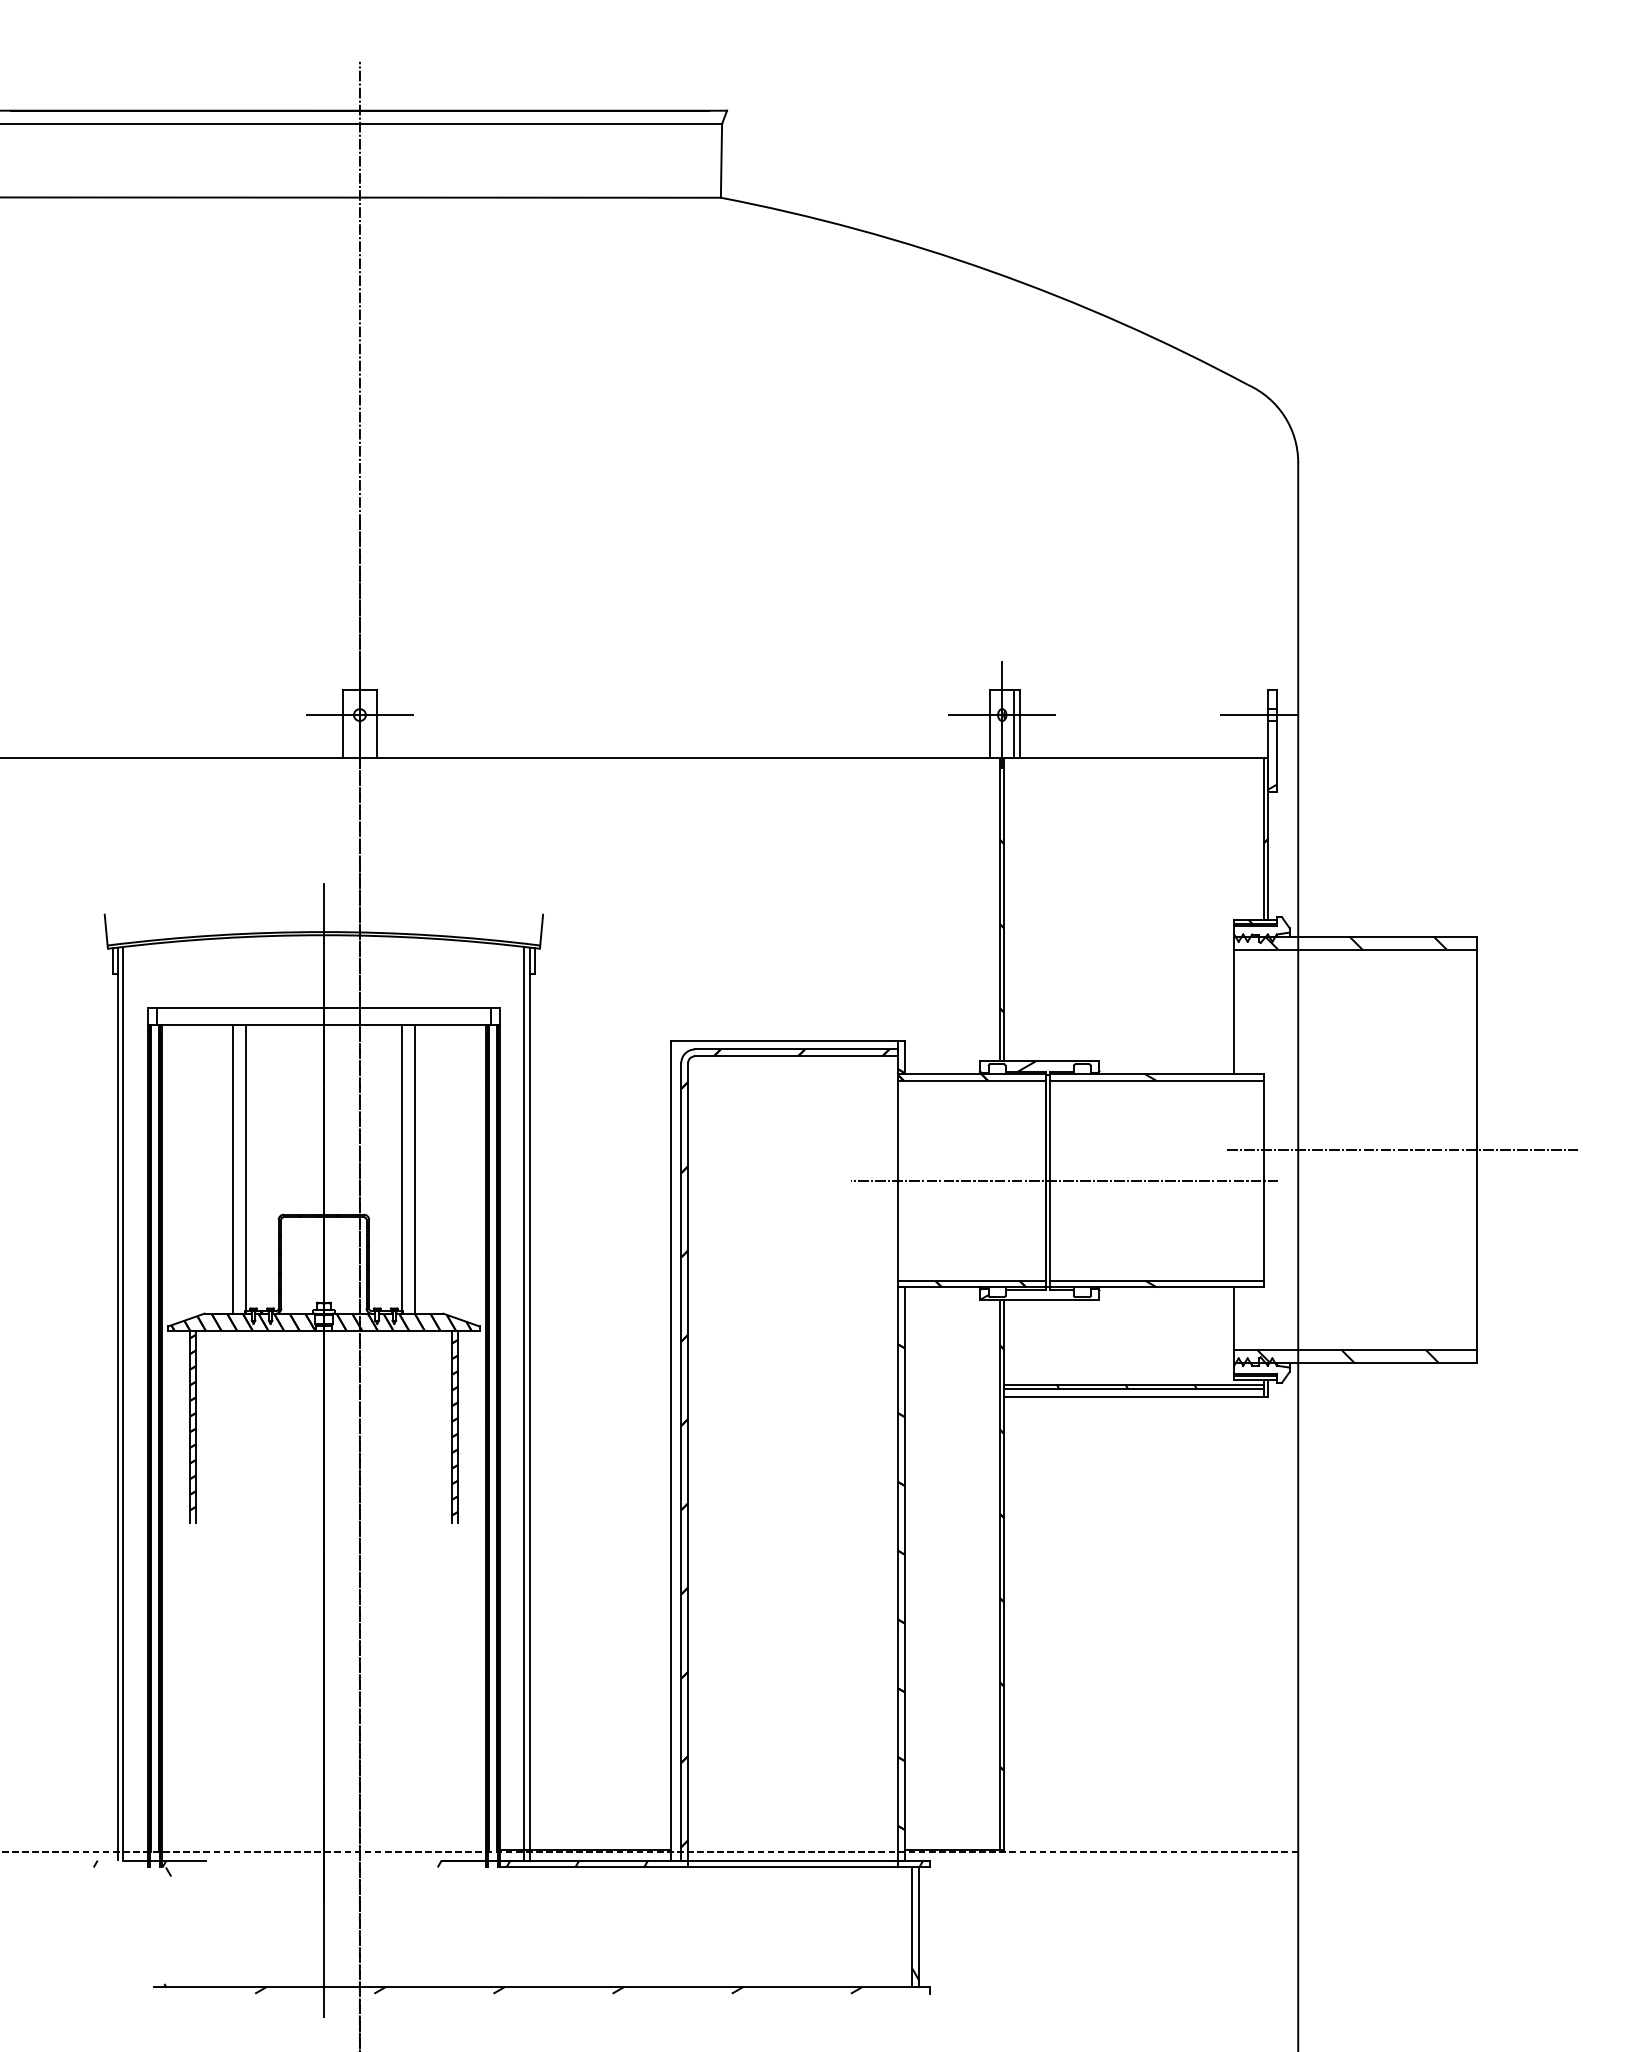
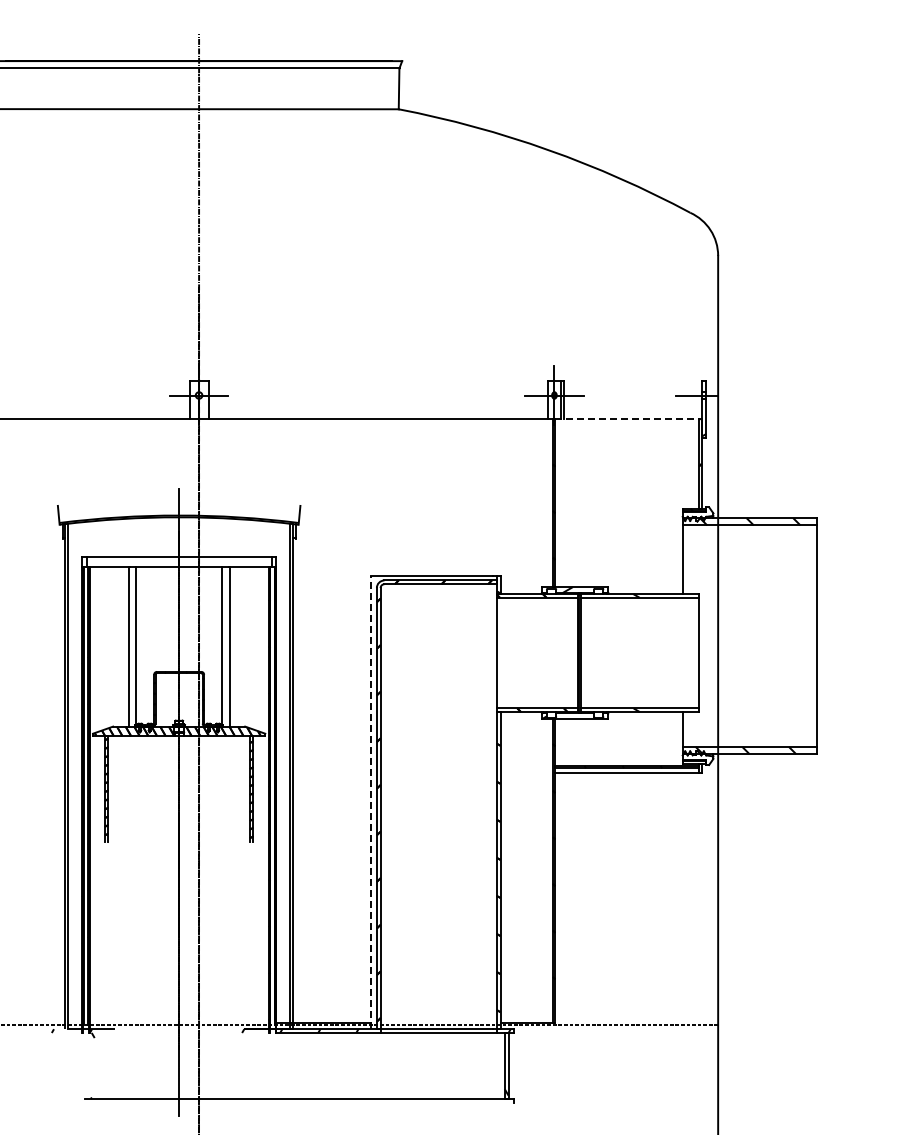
line: (1134, 758) -> (627, 419), solid -> dashed
line: (1401, 1150) -> (775, 636), removed
line: (1063, 1181) -> (588, 653), removed
line: (671, 1450) -> (371, 802), solid -> dashed
hatch: (559, 1989) -> (309, 1100), removed

